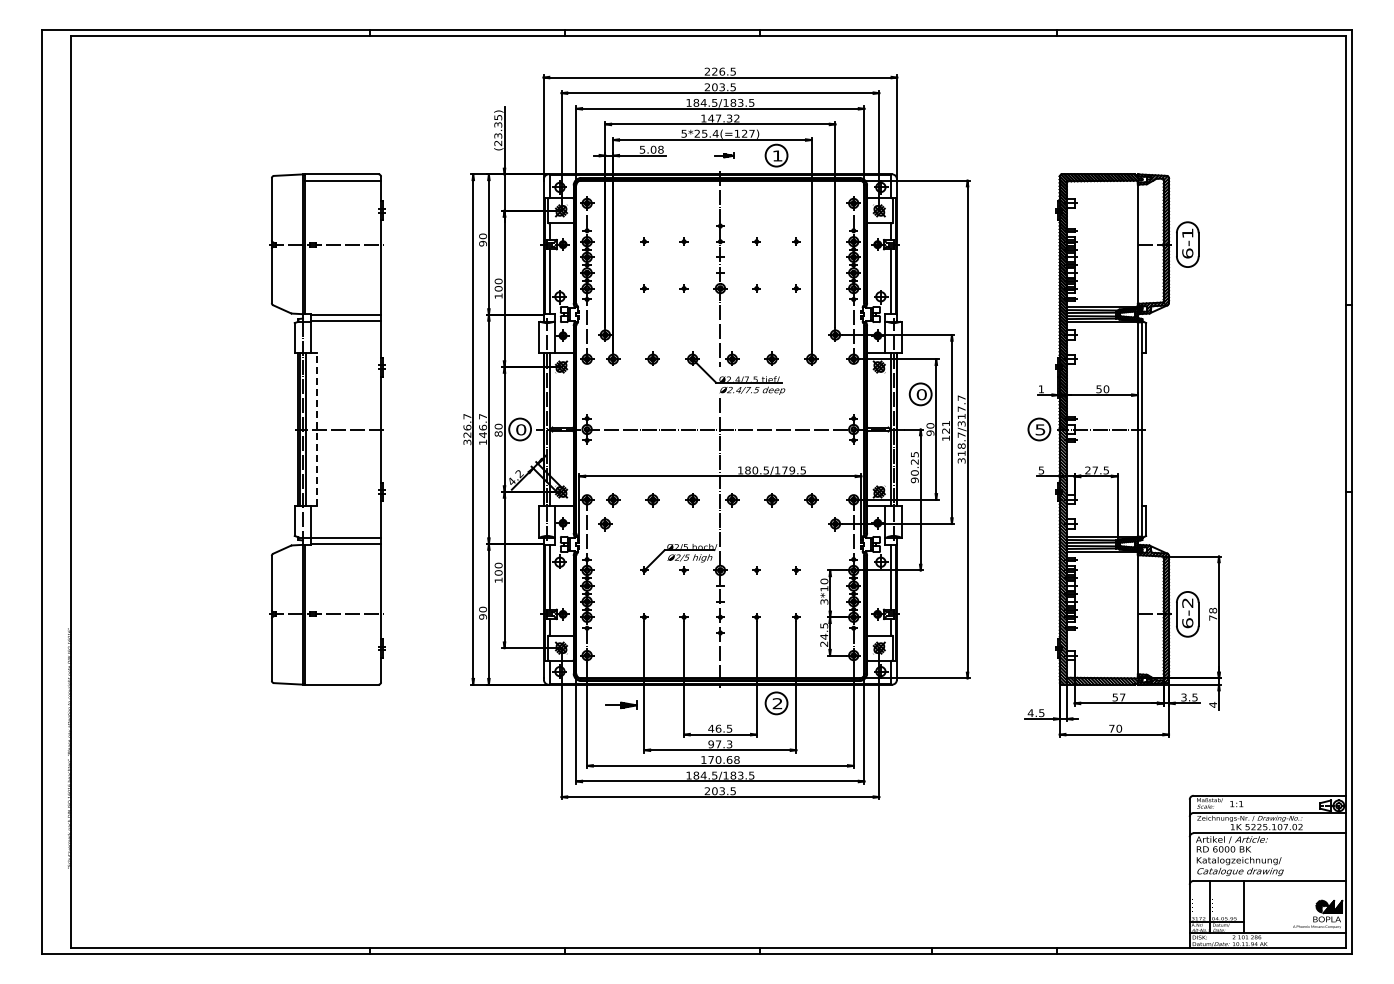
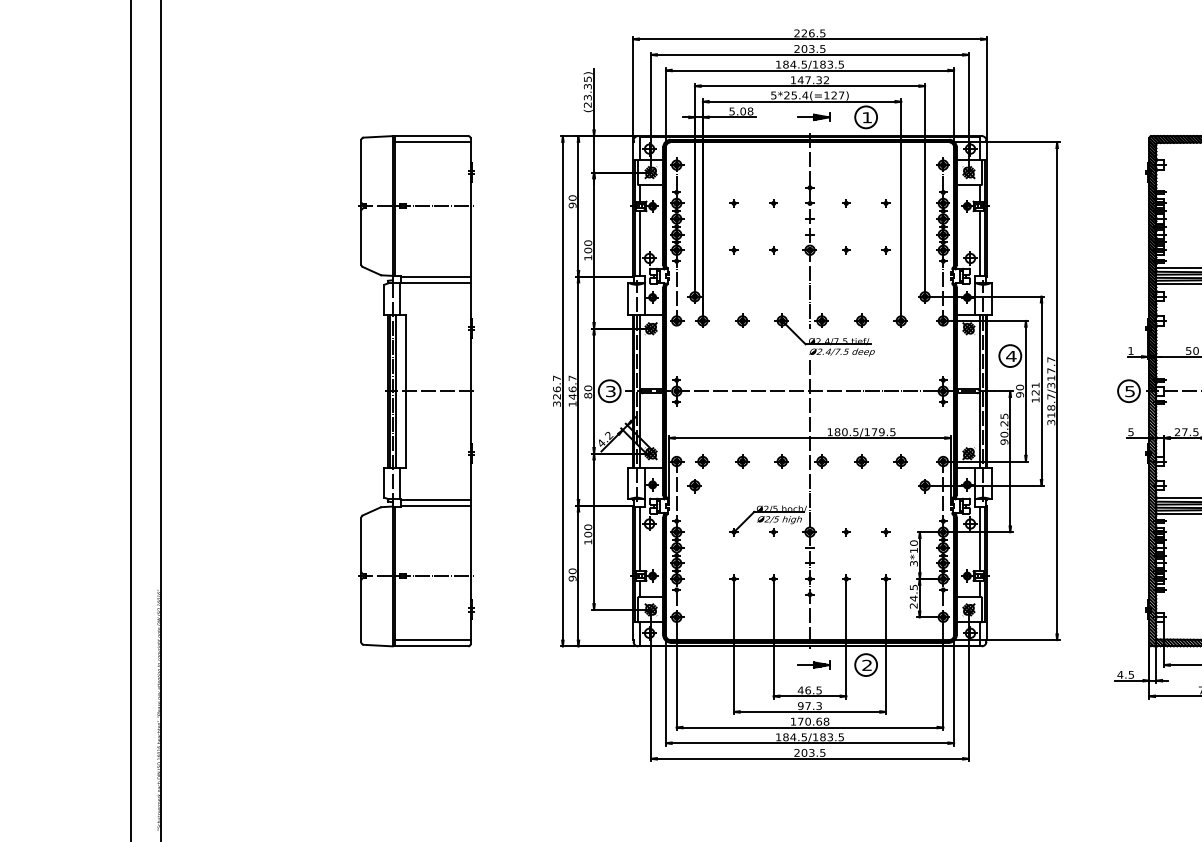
part: (724, 155) -> (814, 117), size x1.67
text: (921, 394) -> (1011, 356), 0 -> 4
line: (316, 429) -> (406, 391), dashed -> solid
text: (521, 429) -> (611, 391), 0 -> 3
line: (343, 678) -> (433, 640), added
part: (621, 704) -> (814, 664), moved

